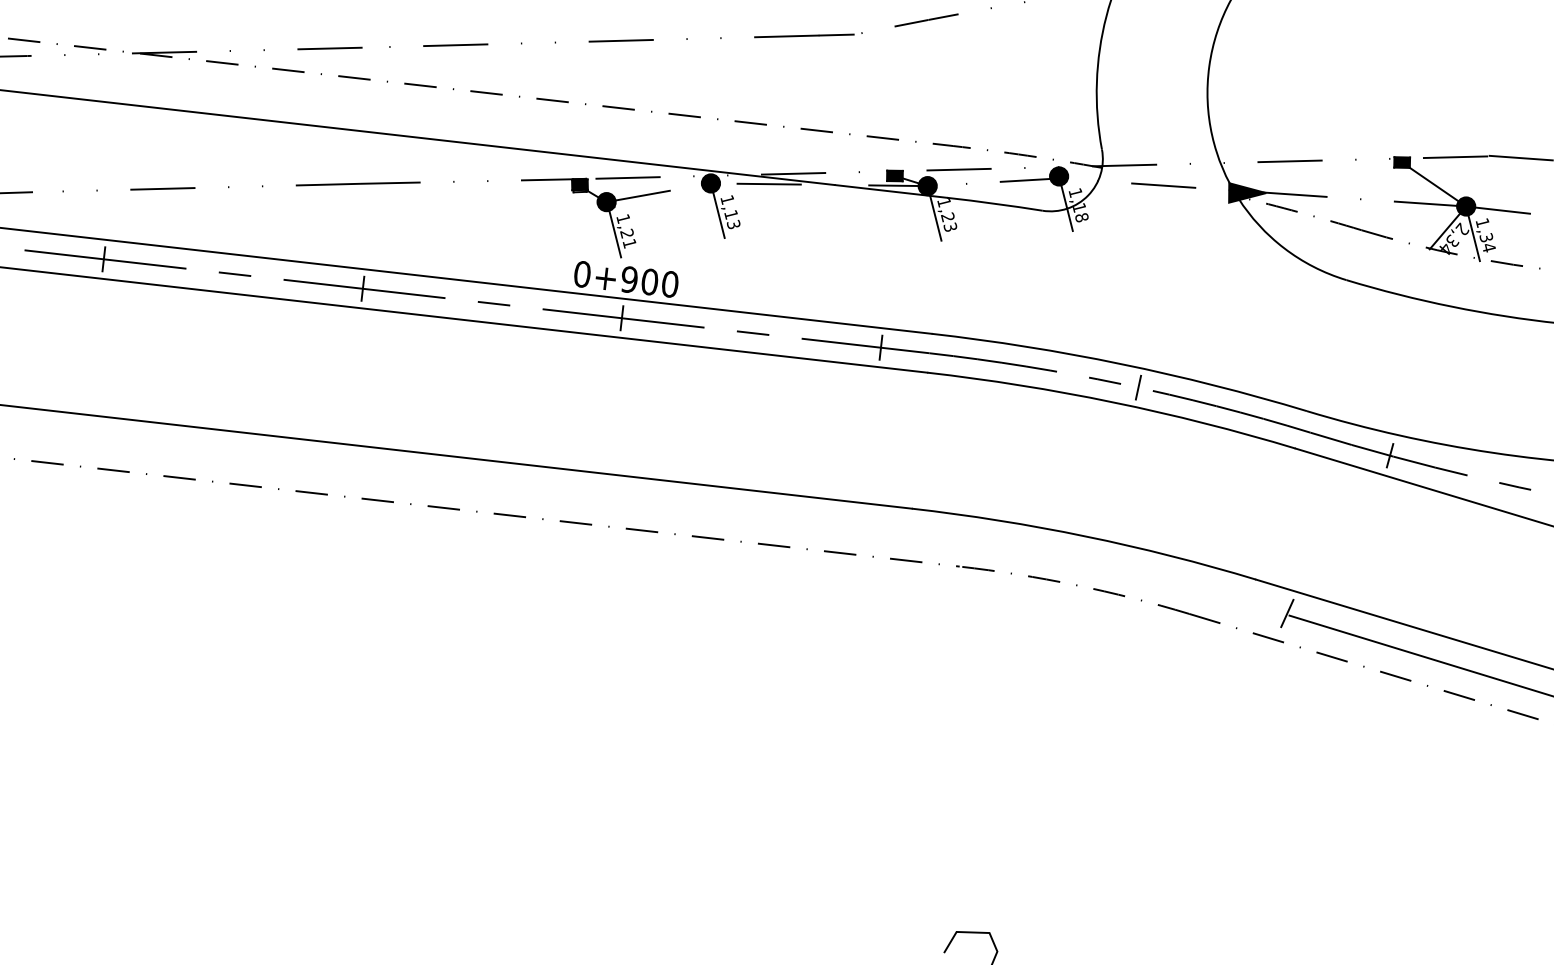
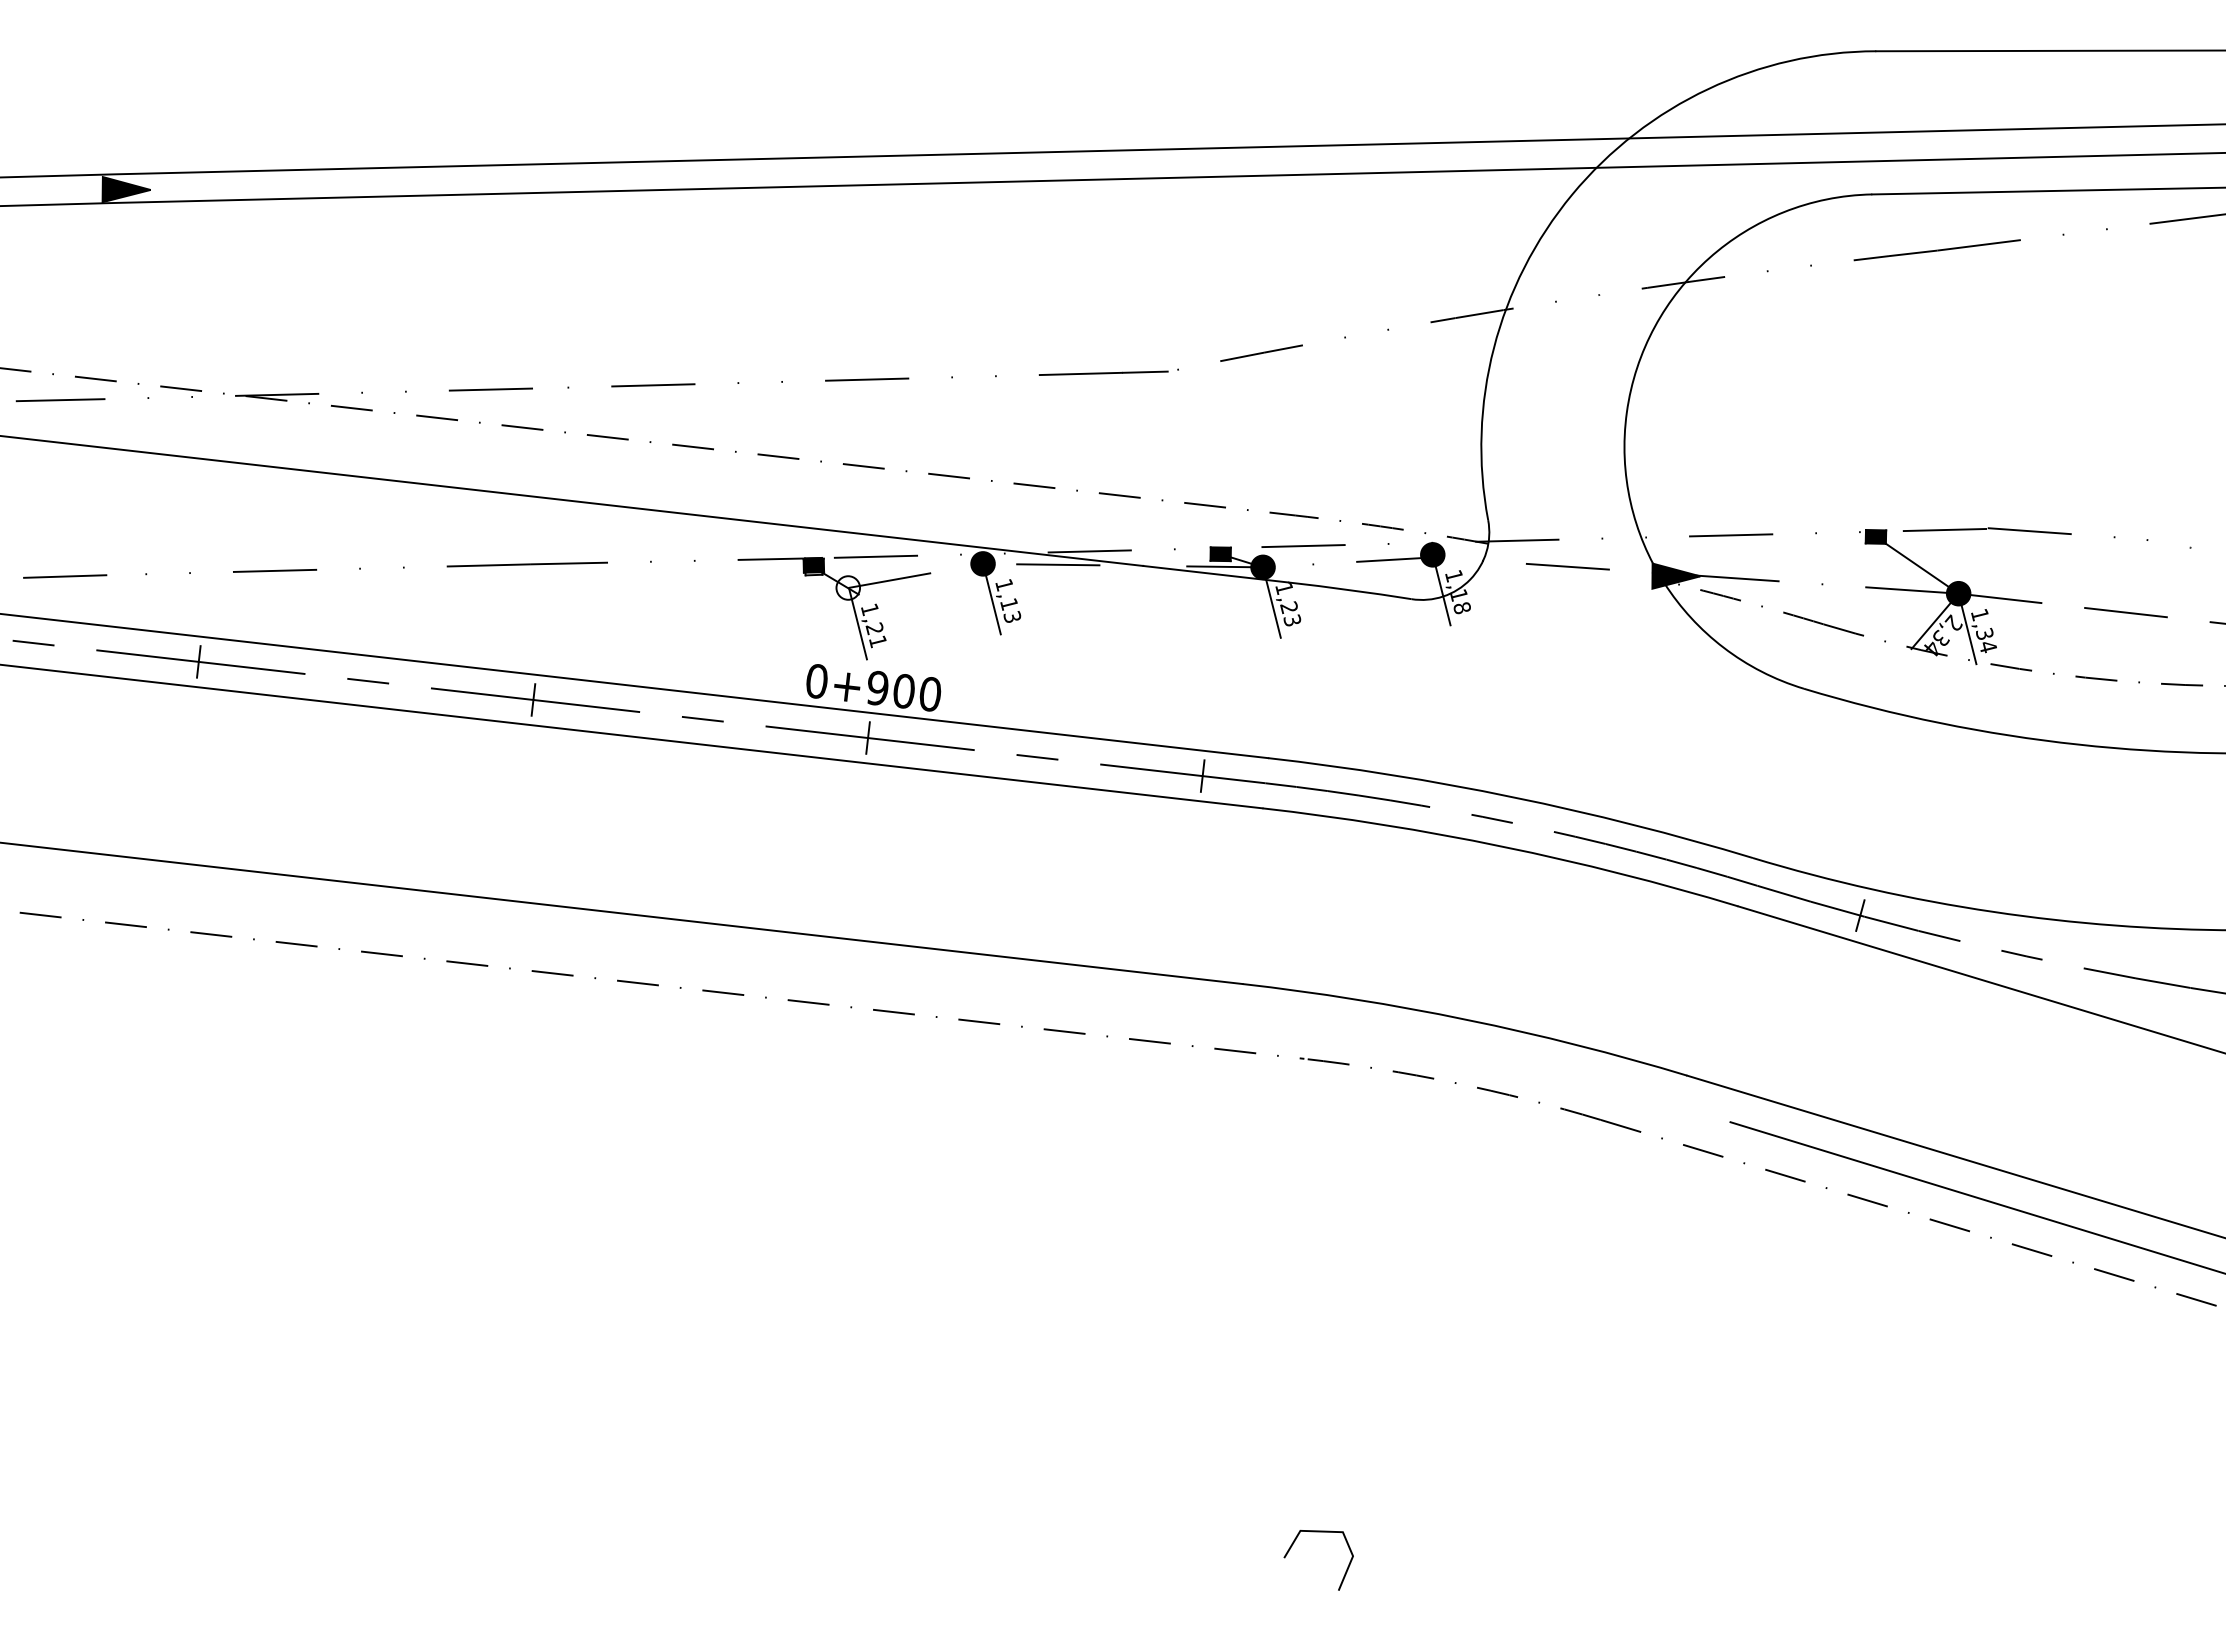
fill: (606, 201) -> (848, 587), removed
line: (1137, 387) -> (1534, 827), removed
line: (1287, 613) -> (1727, 1119), removed

